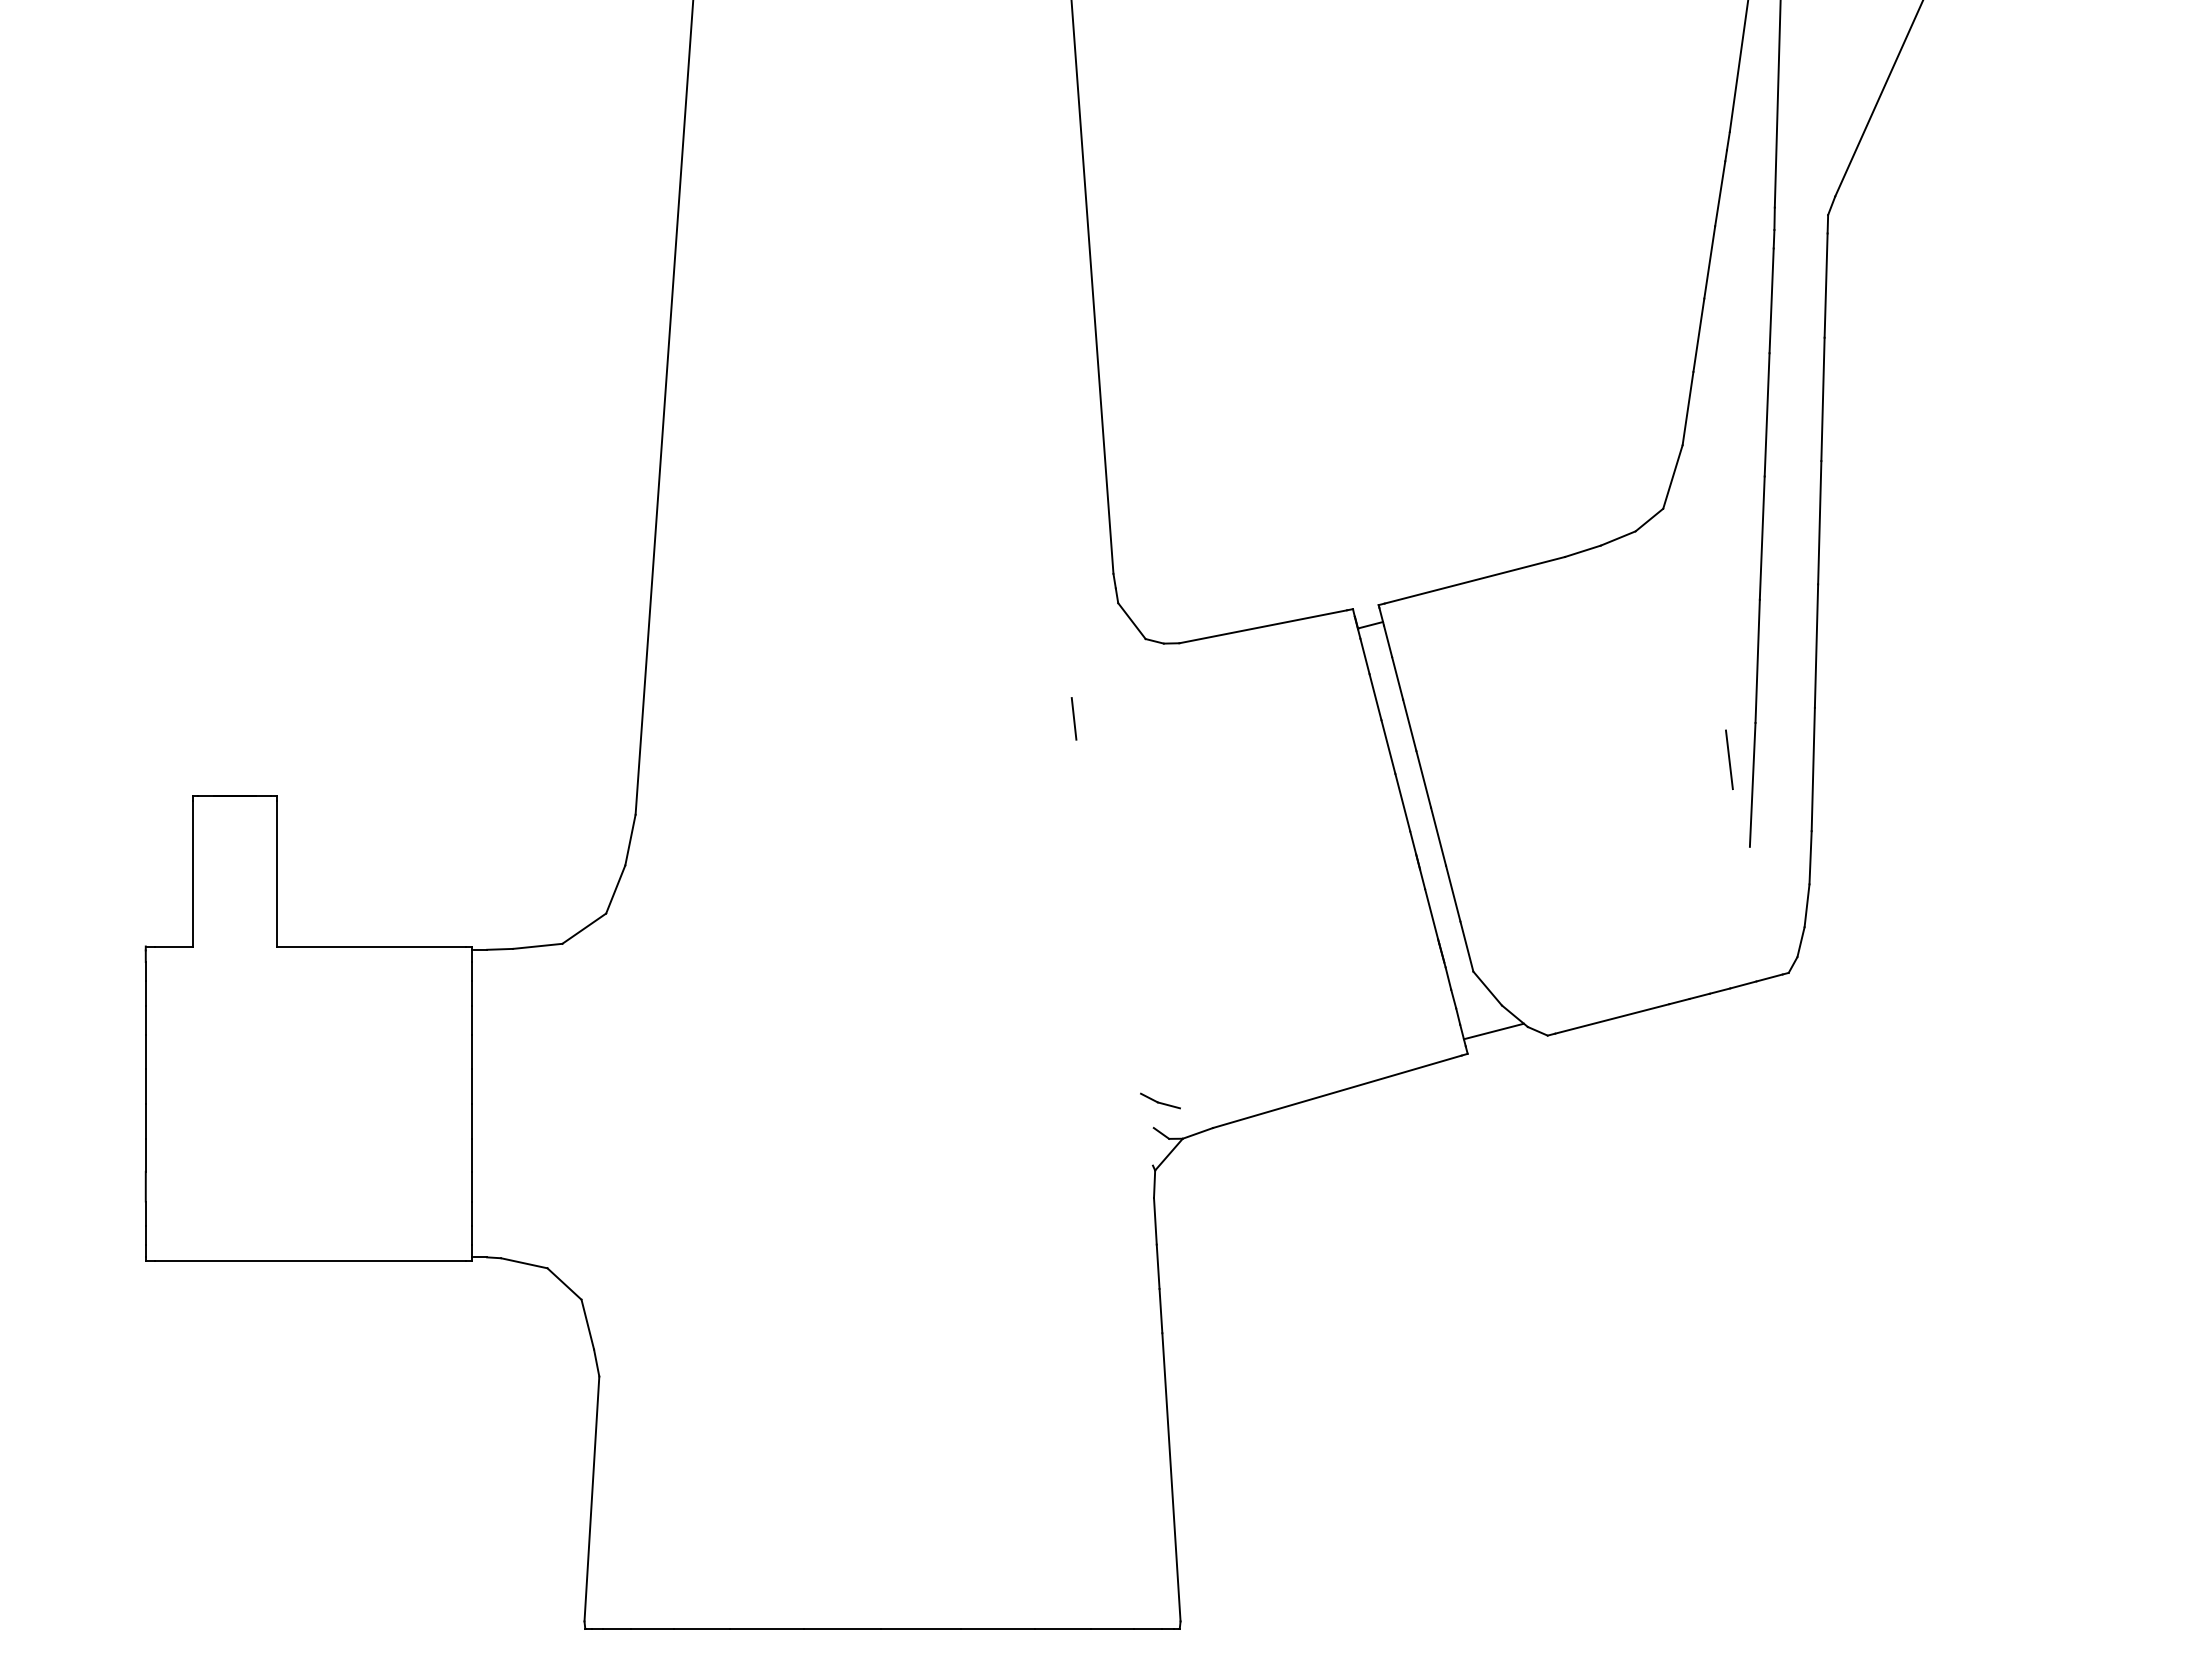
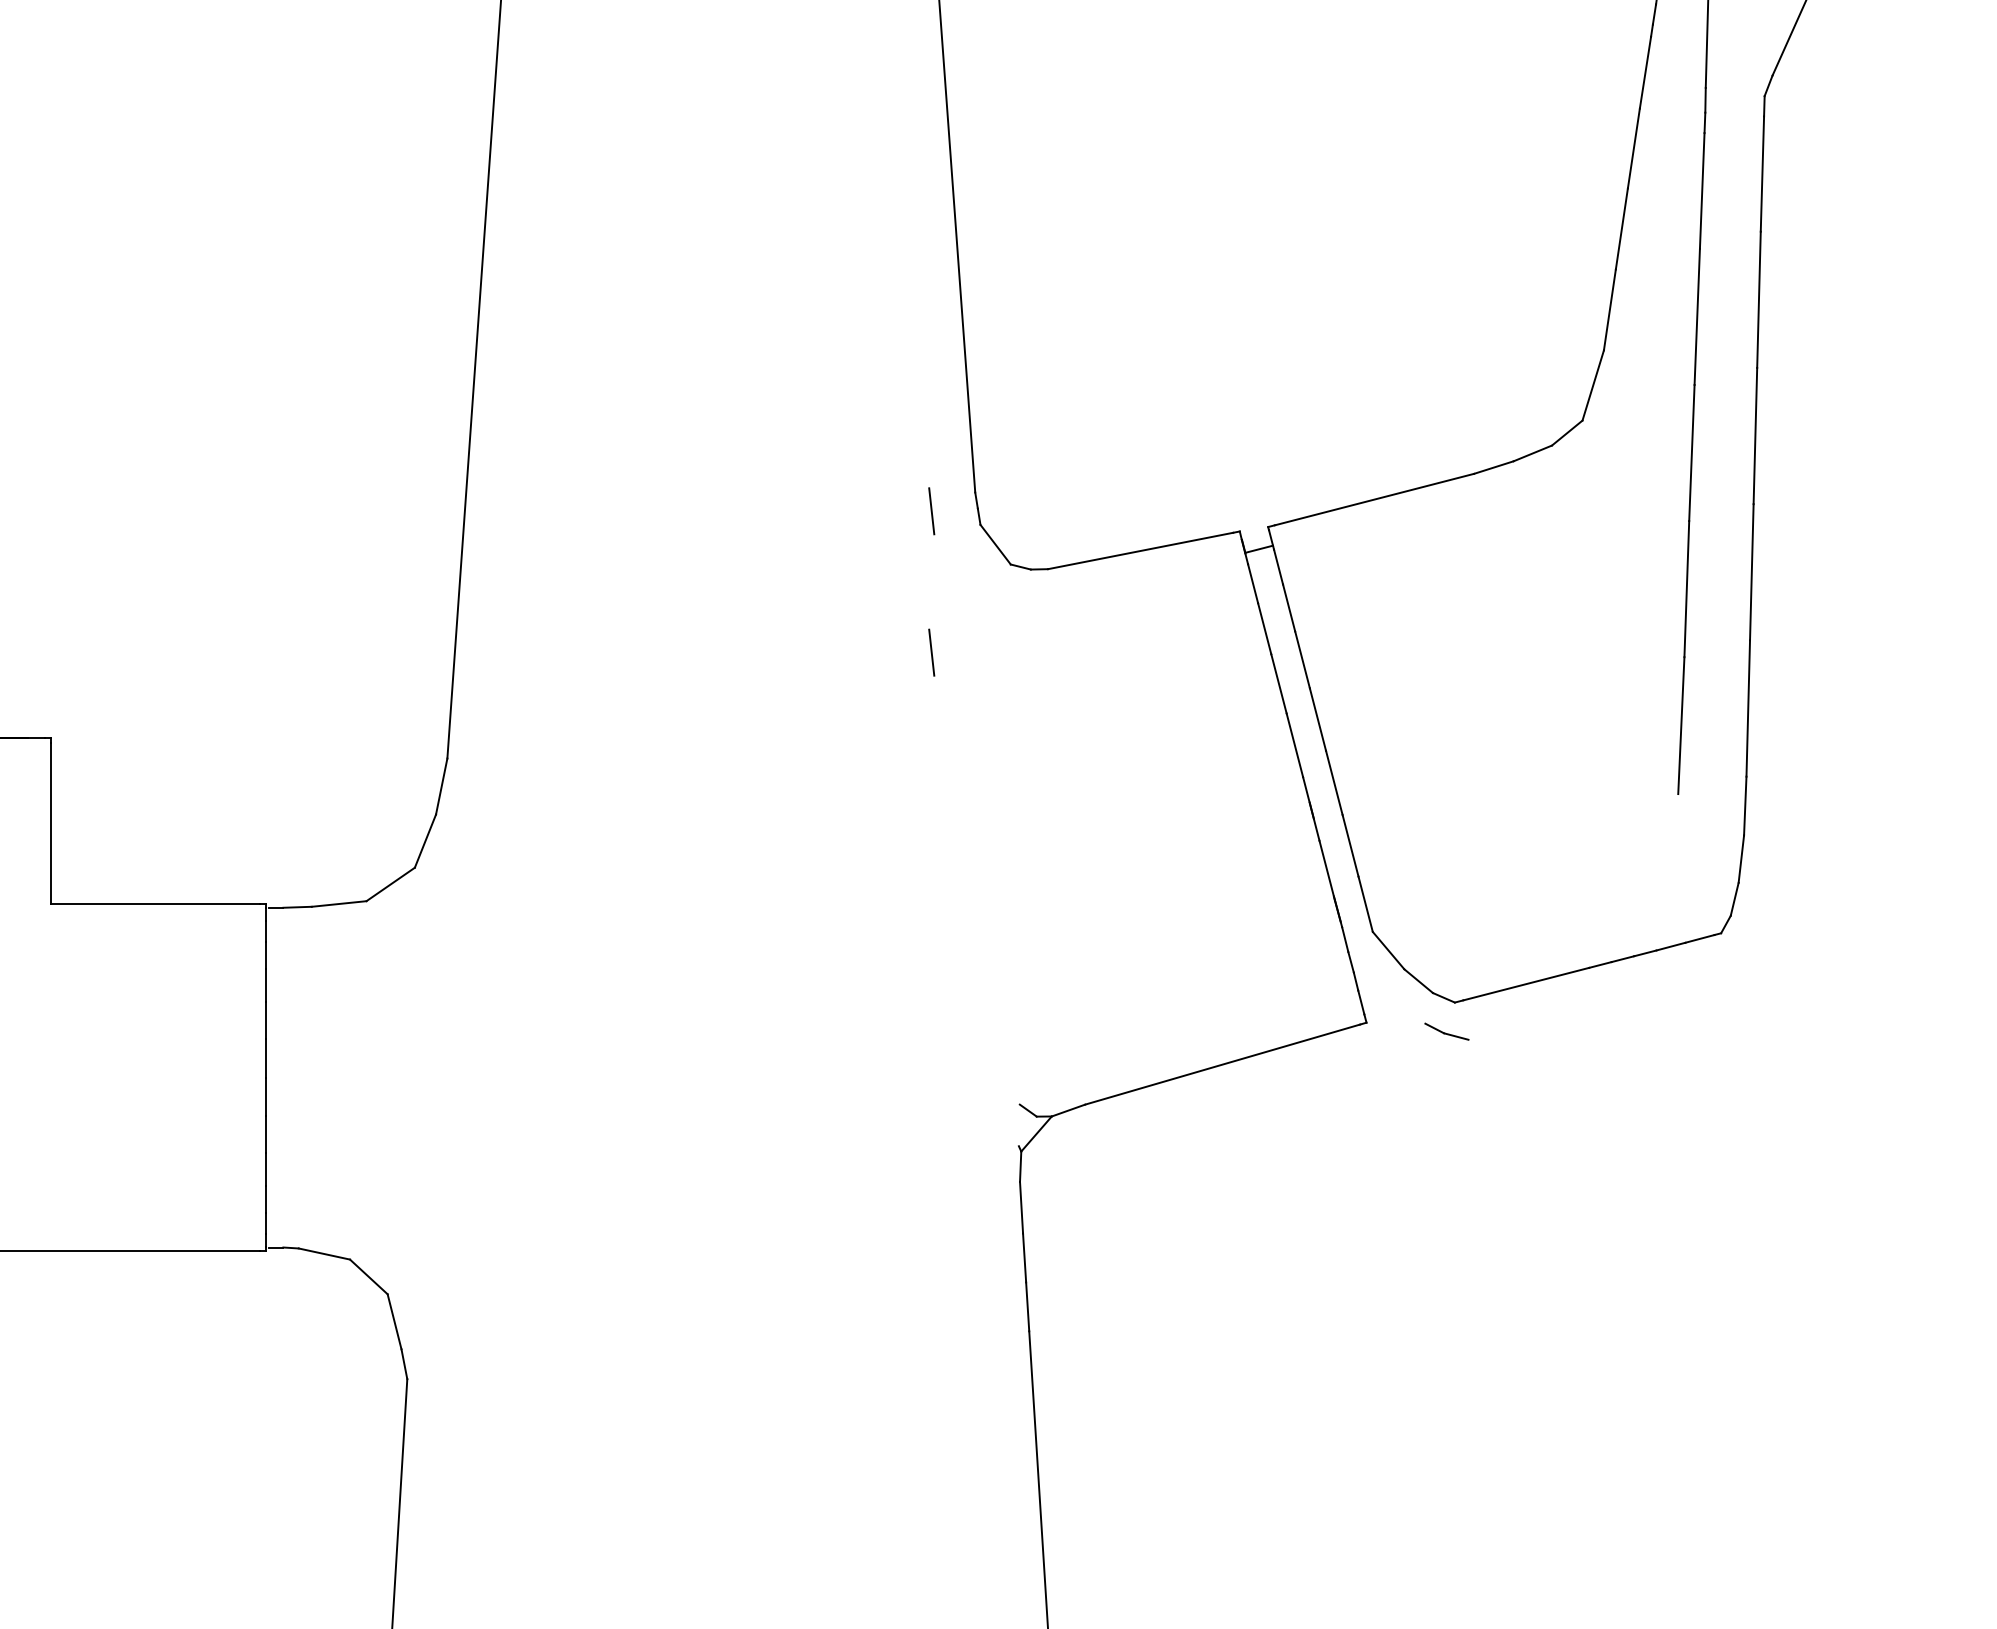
line: (1073, 590) -> (931, 510), added
line: (1728, 759) -> (1654, 697), removed
line: (1493, 1031) -> (1395, 998), removed
part: (1160, 1100) -> (1446, 1031), moved

